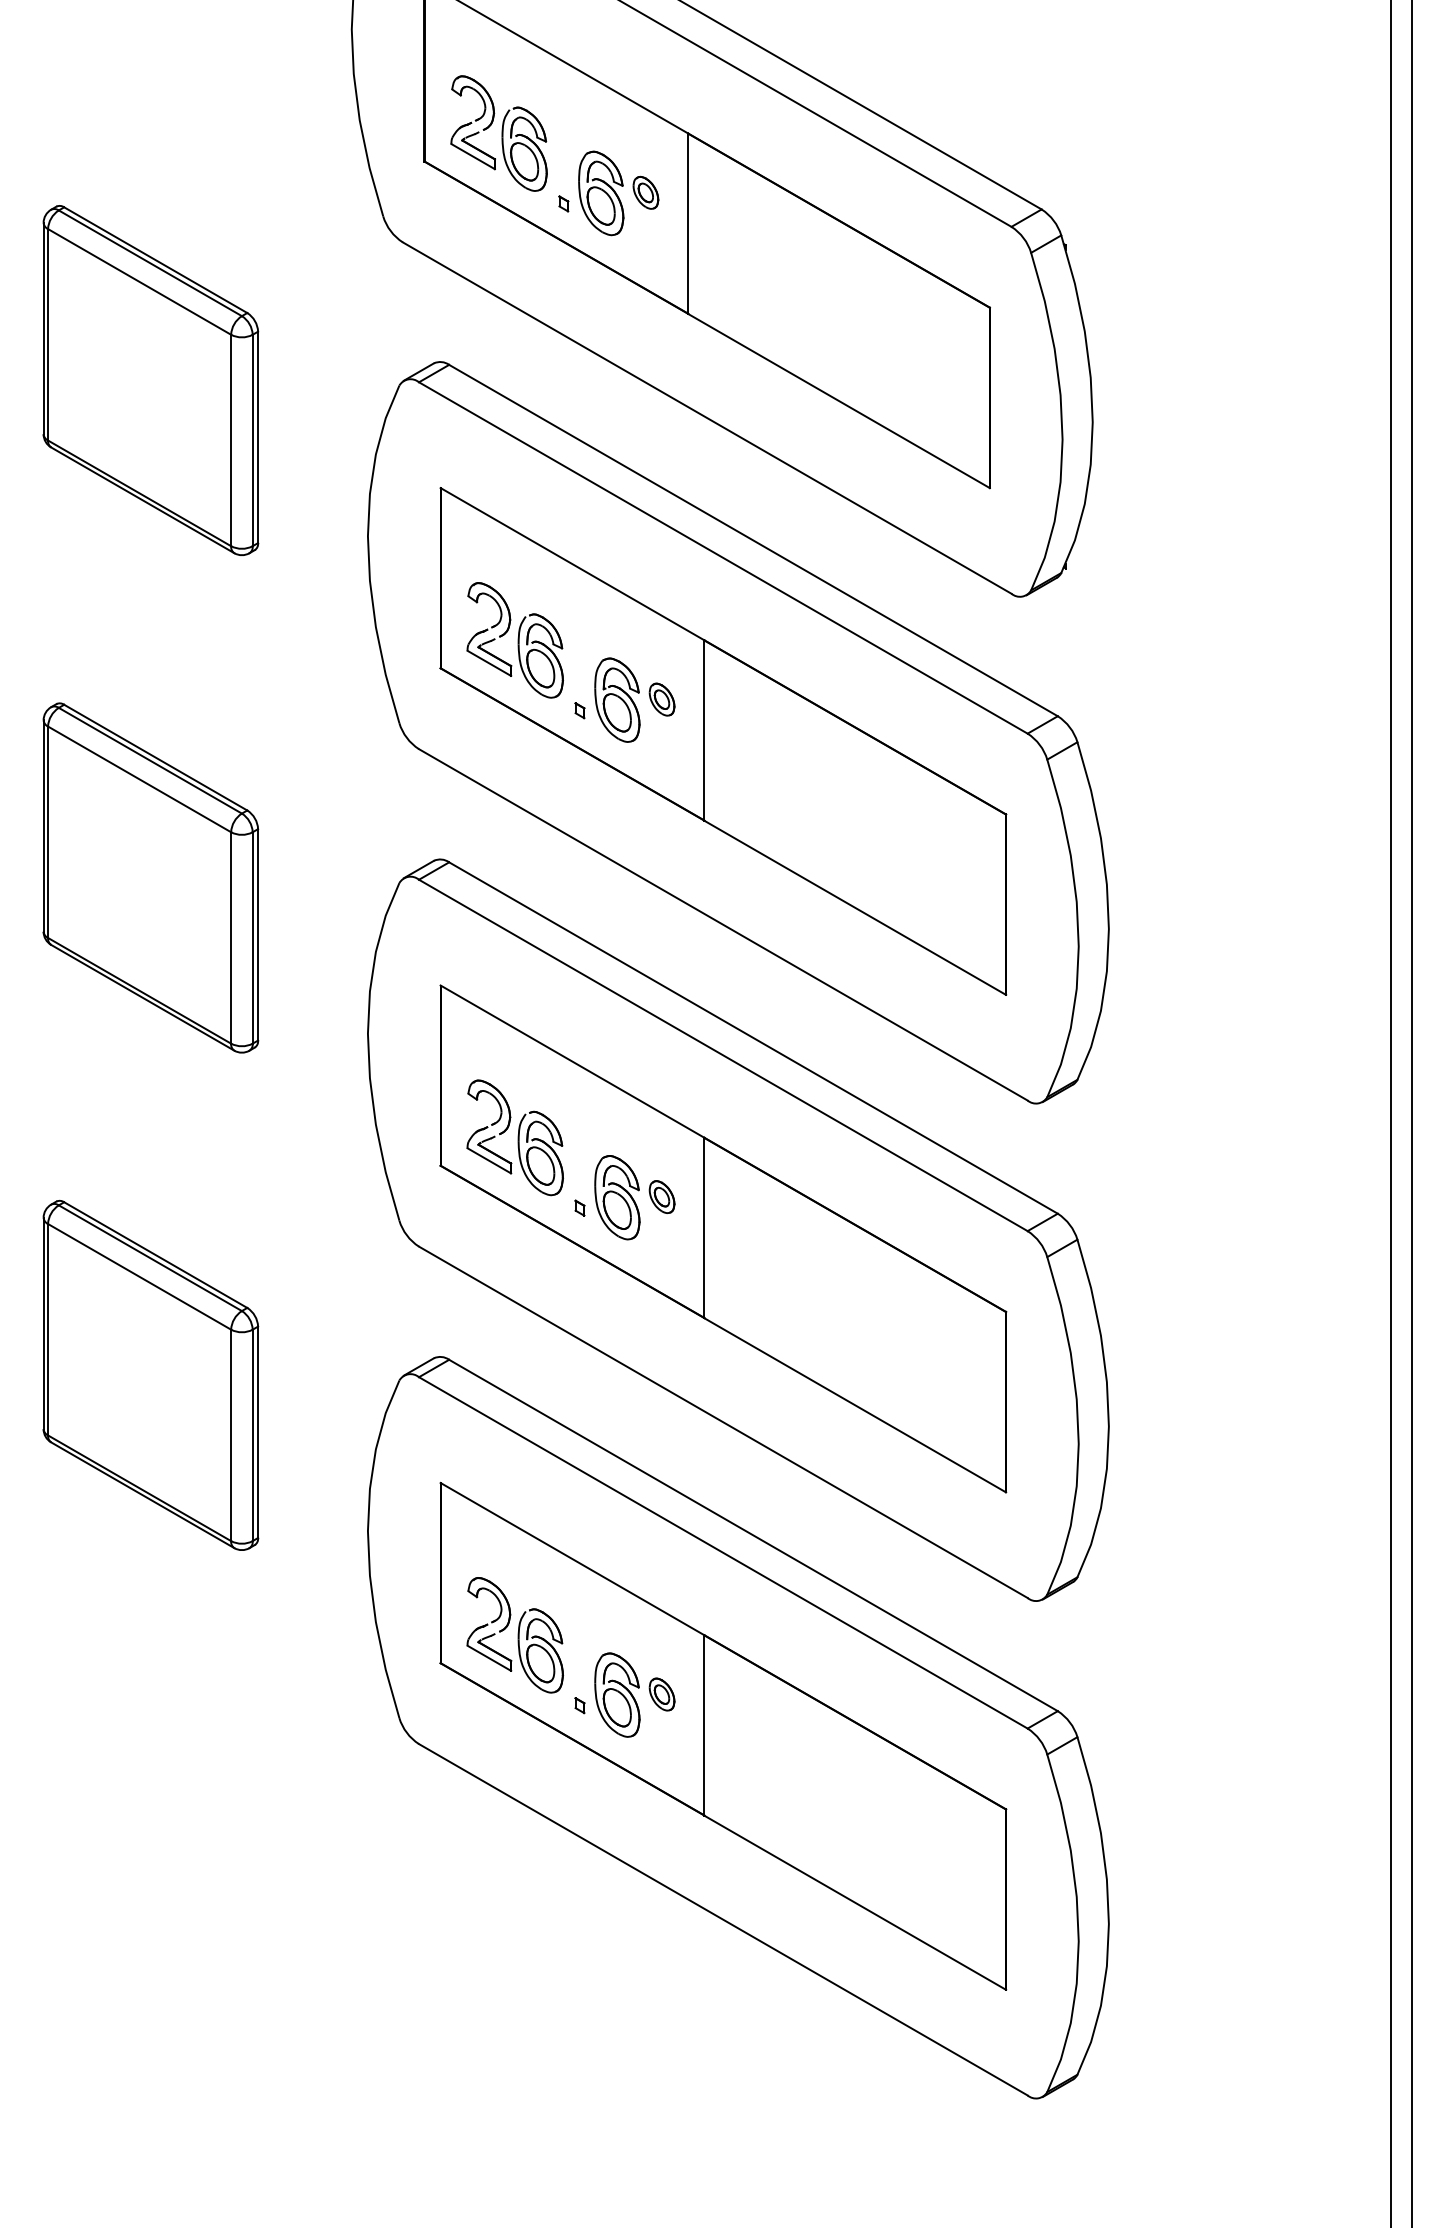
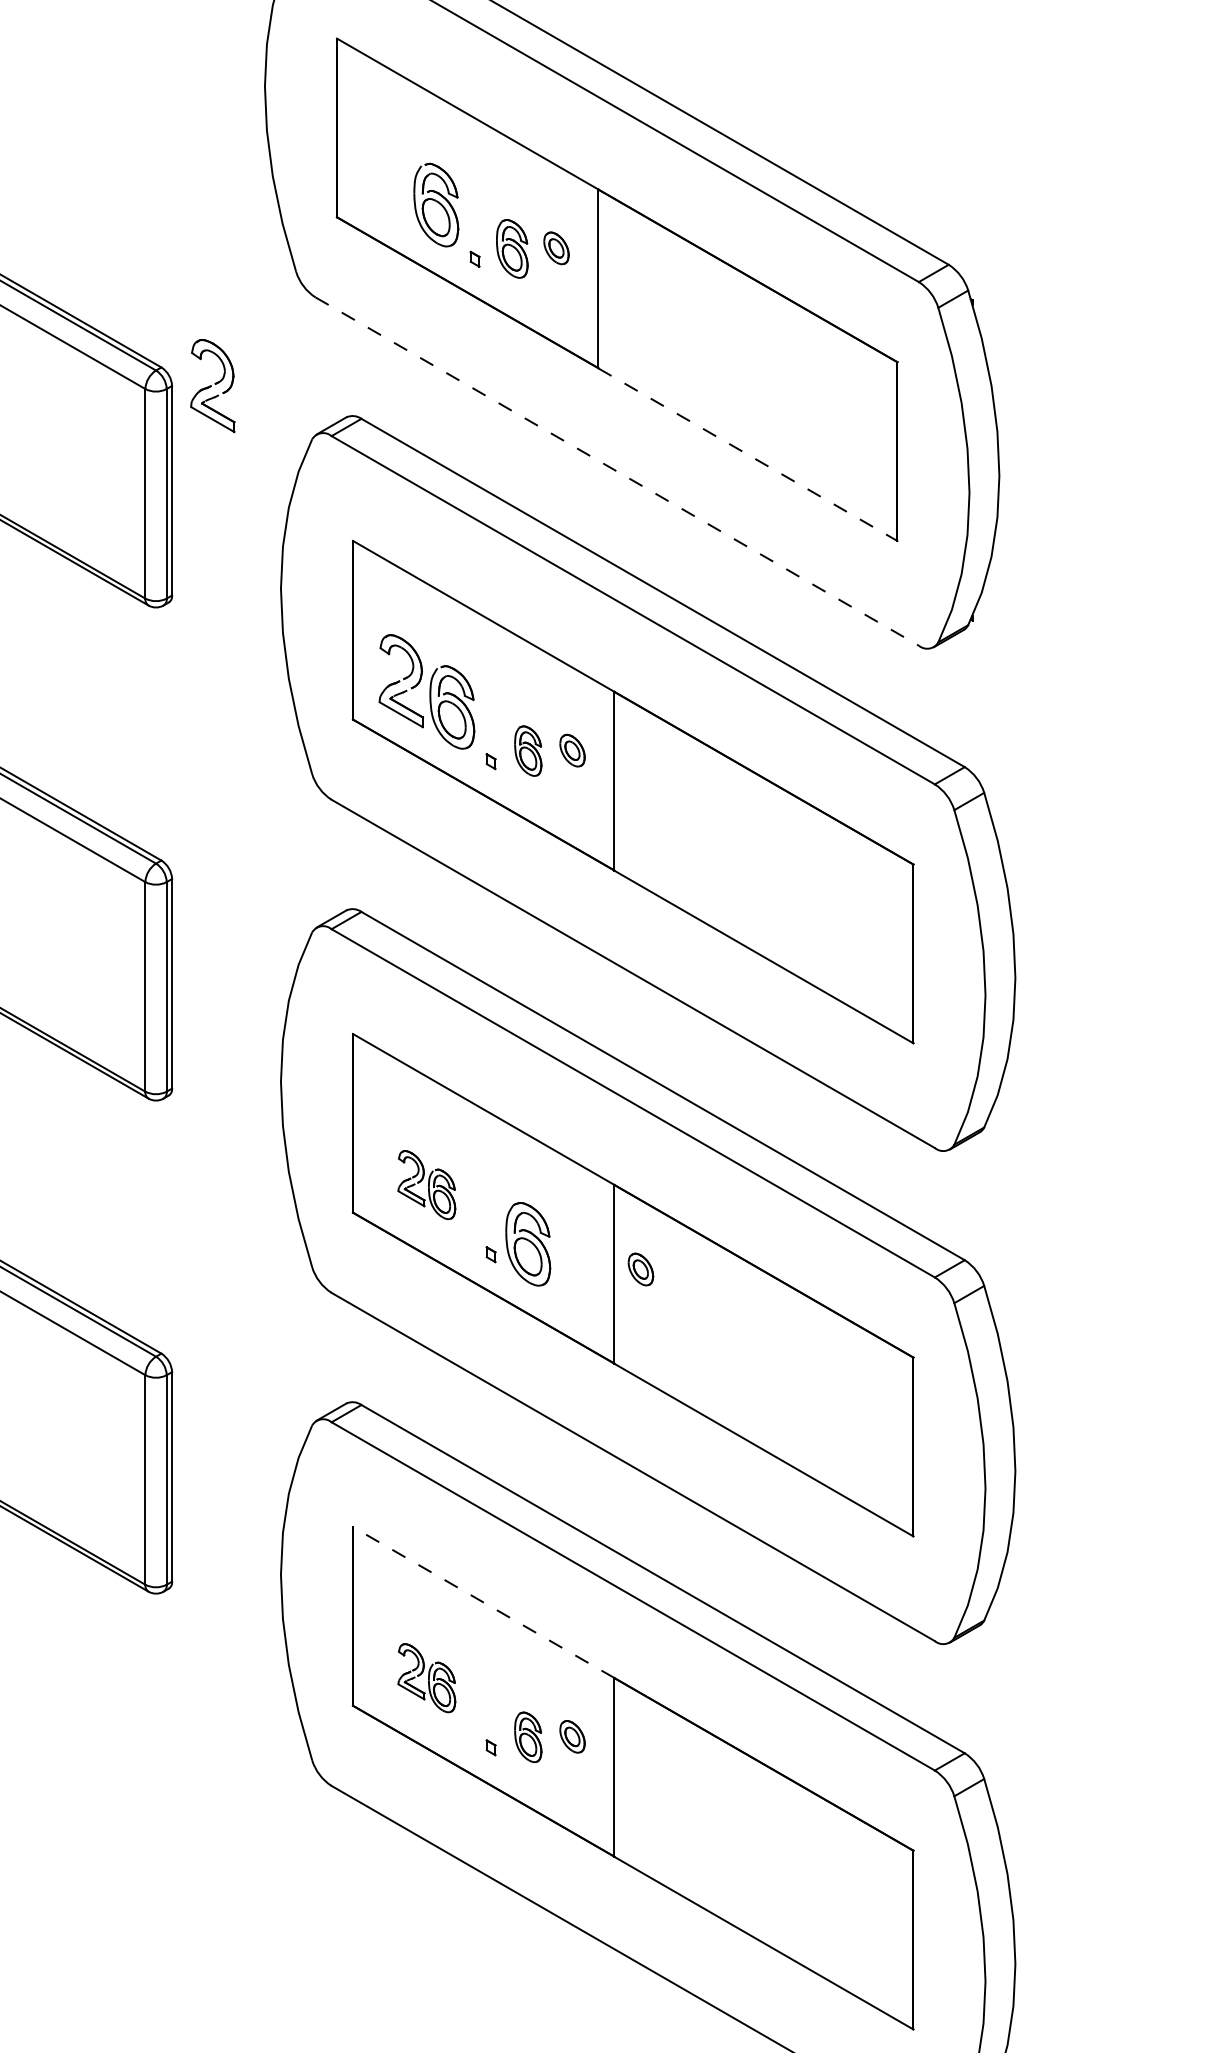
part: (472, 122) -> (212, 385), moved
part: (601, 193) -> (512, 248), size x0.7
line: (839, 401) -> (748, 455), solid -> dashed
line: (707, 418) -> (617, 472), solid -> dashed
part: (617, 699) -> (528, 750), size x0.6
part: (514, 1137) -> (426, 1184), size x0.6
part: (661, 1196) -> (640, 1268), moved
line: (572, 1558) -> (483, 1601), solid -> dashed
part: (514, 1635) -> (426, 1678), size x0.6
part: (617, 1694) -> (528, 1736), size x0.6

